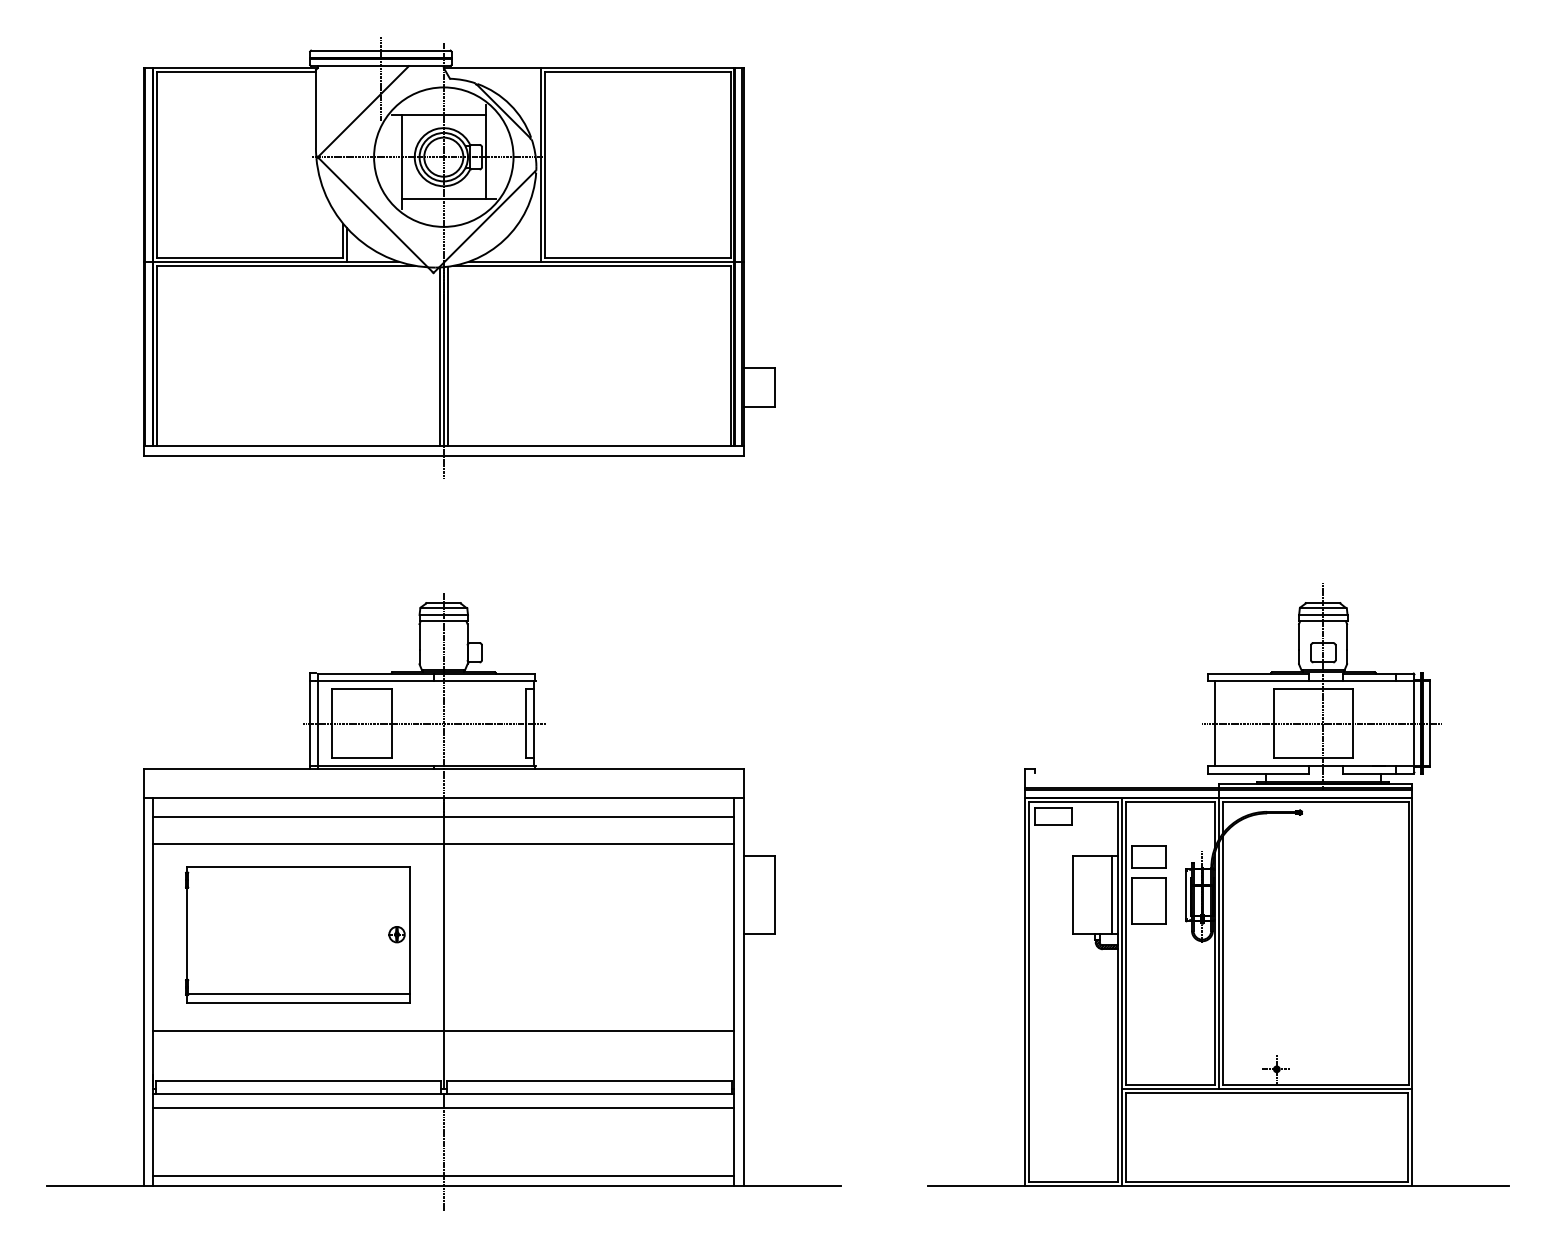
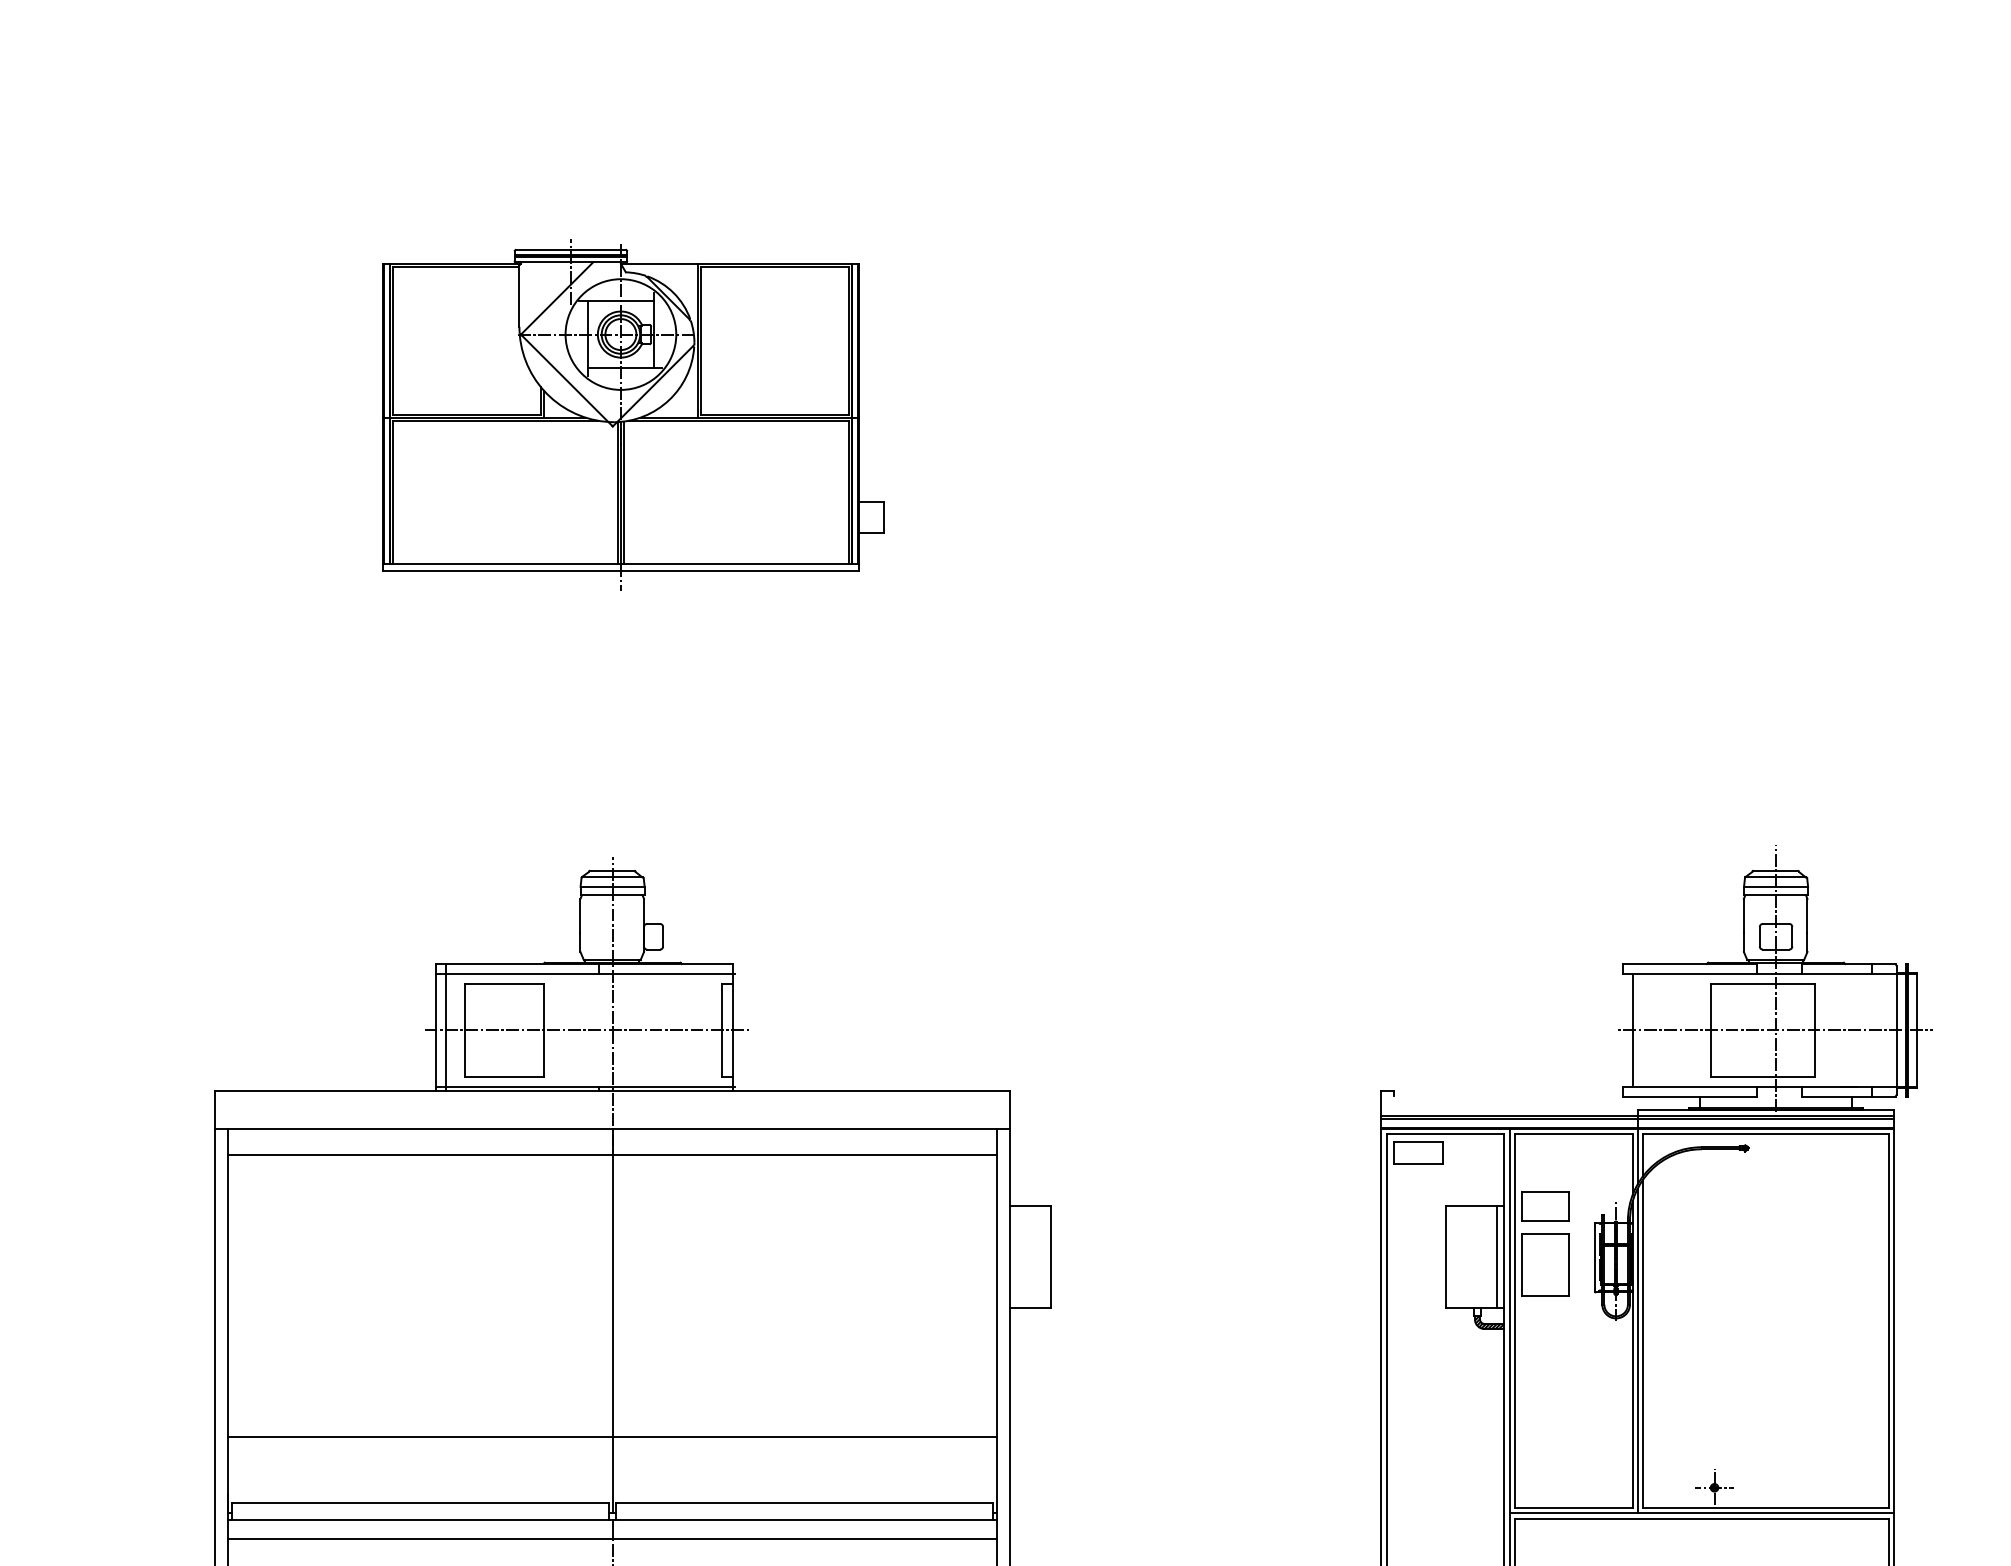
part: (459, 257) -> (633, 413), size x0.6
line: (443, 843) -> (612, 1189), removed
part: (297, 934) -> (419, 1309), removed

